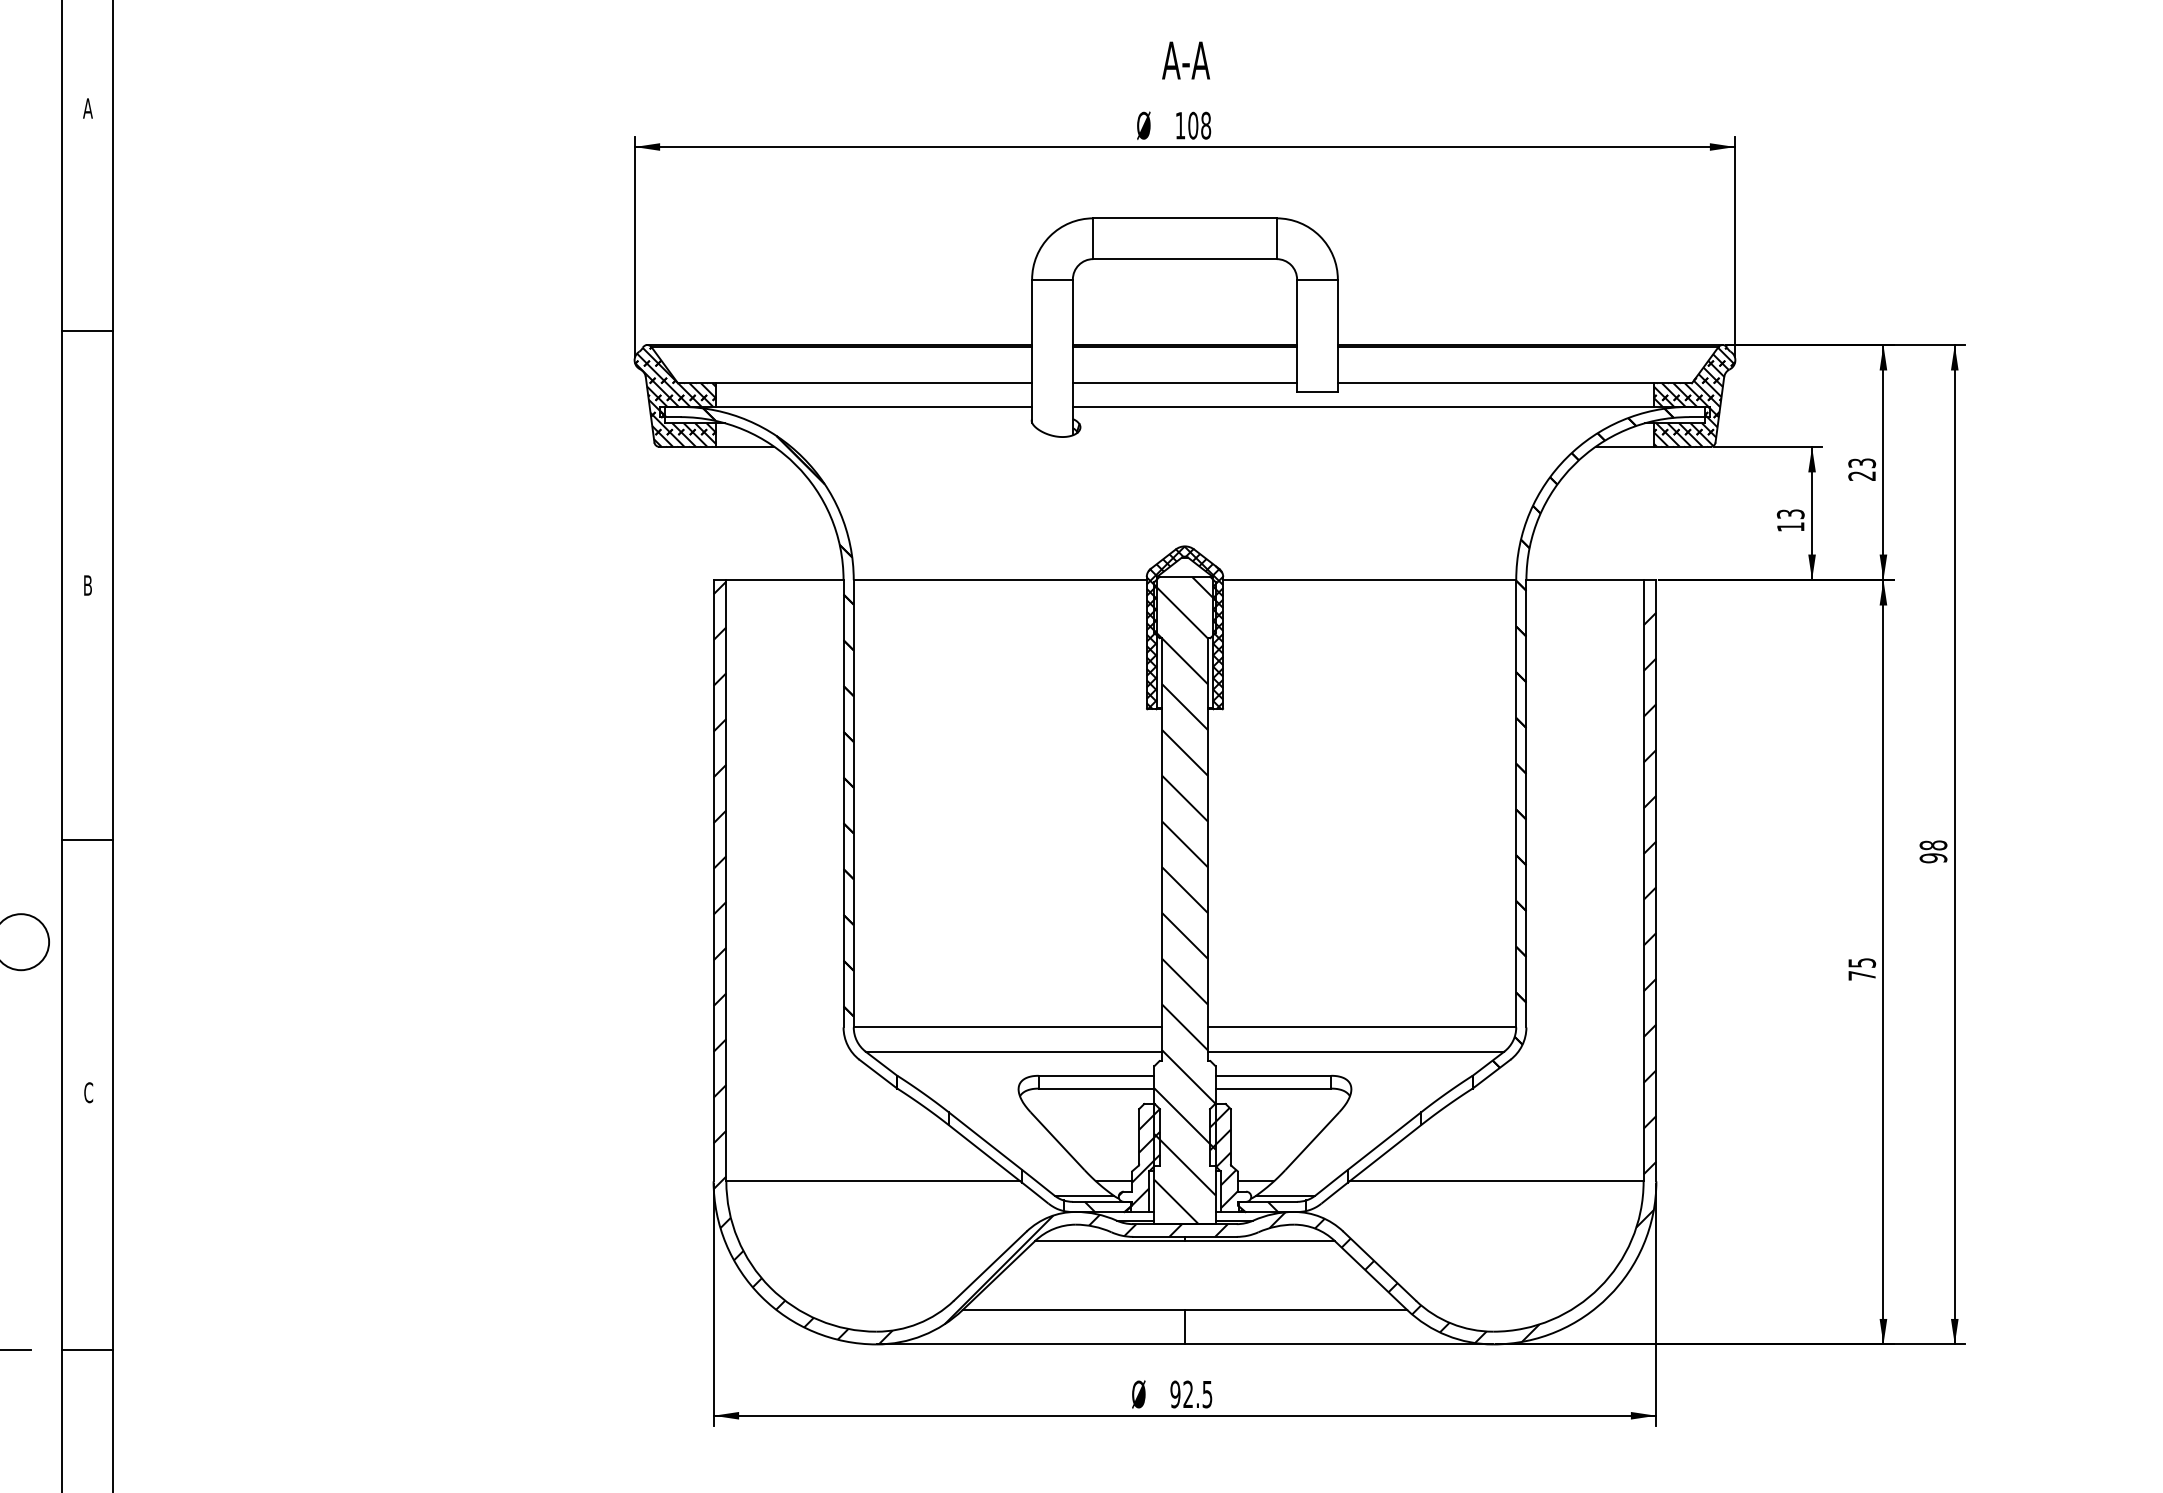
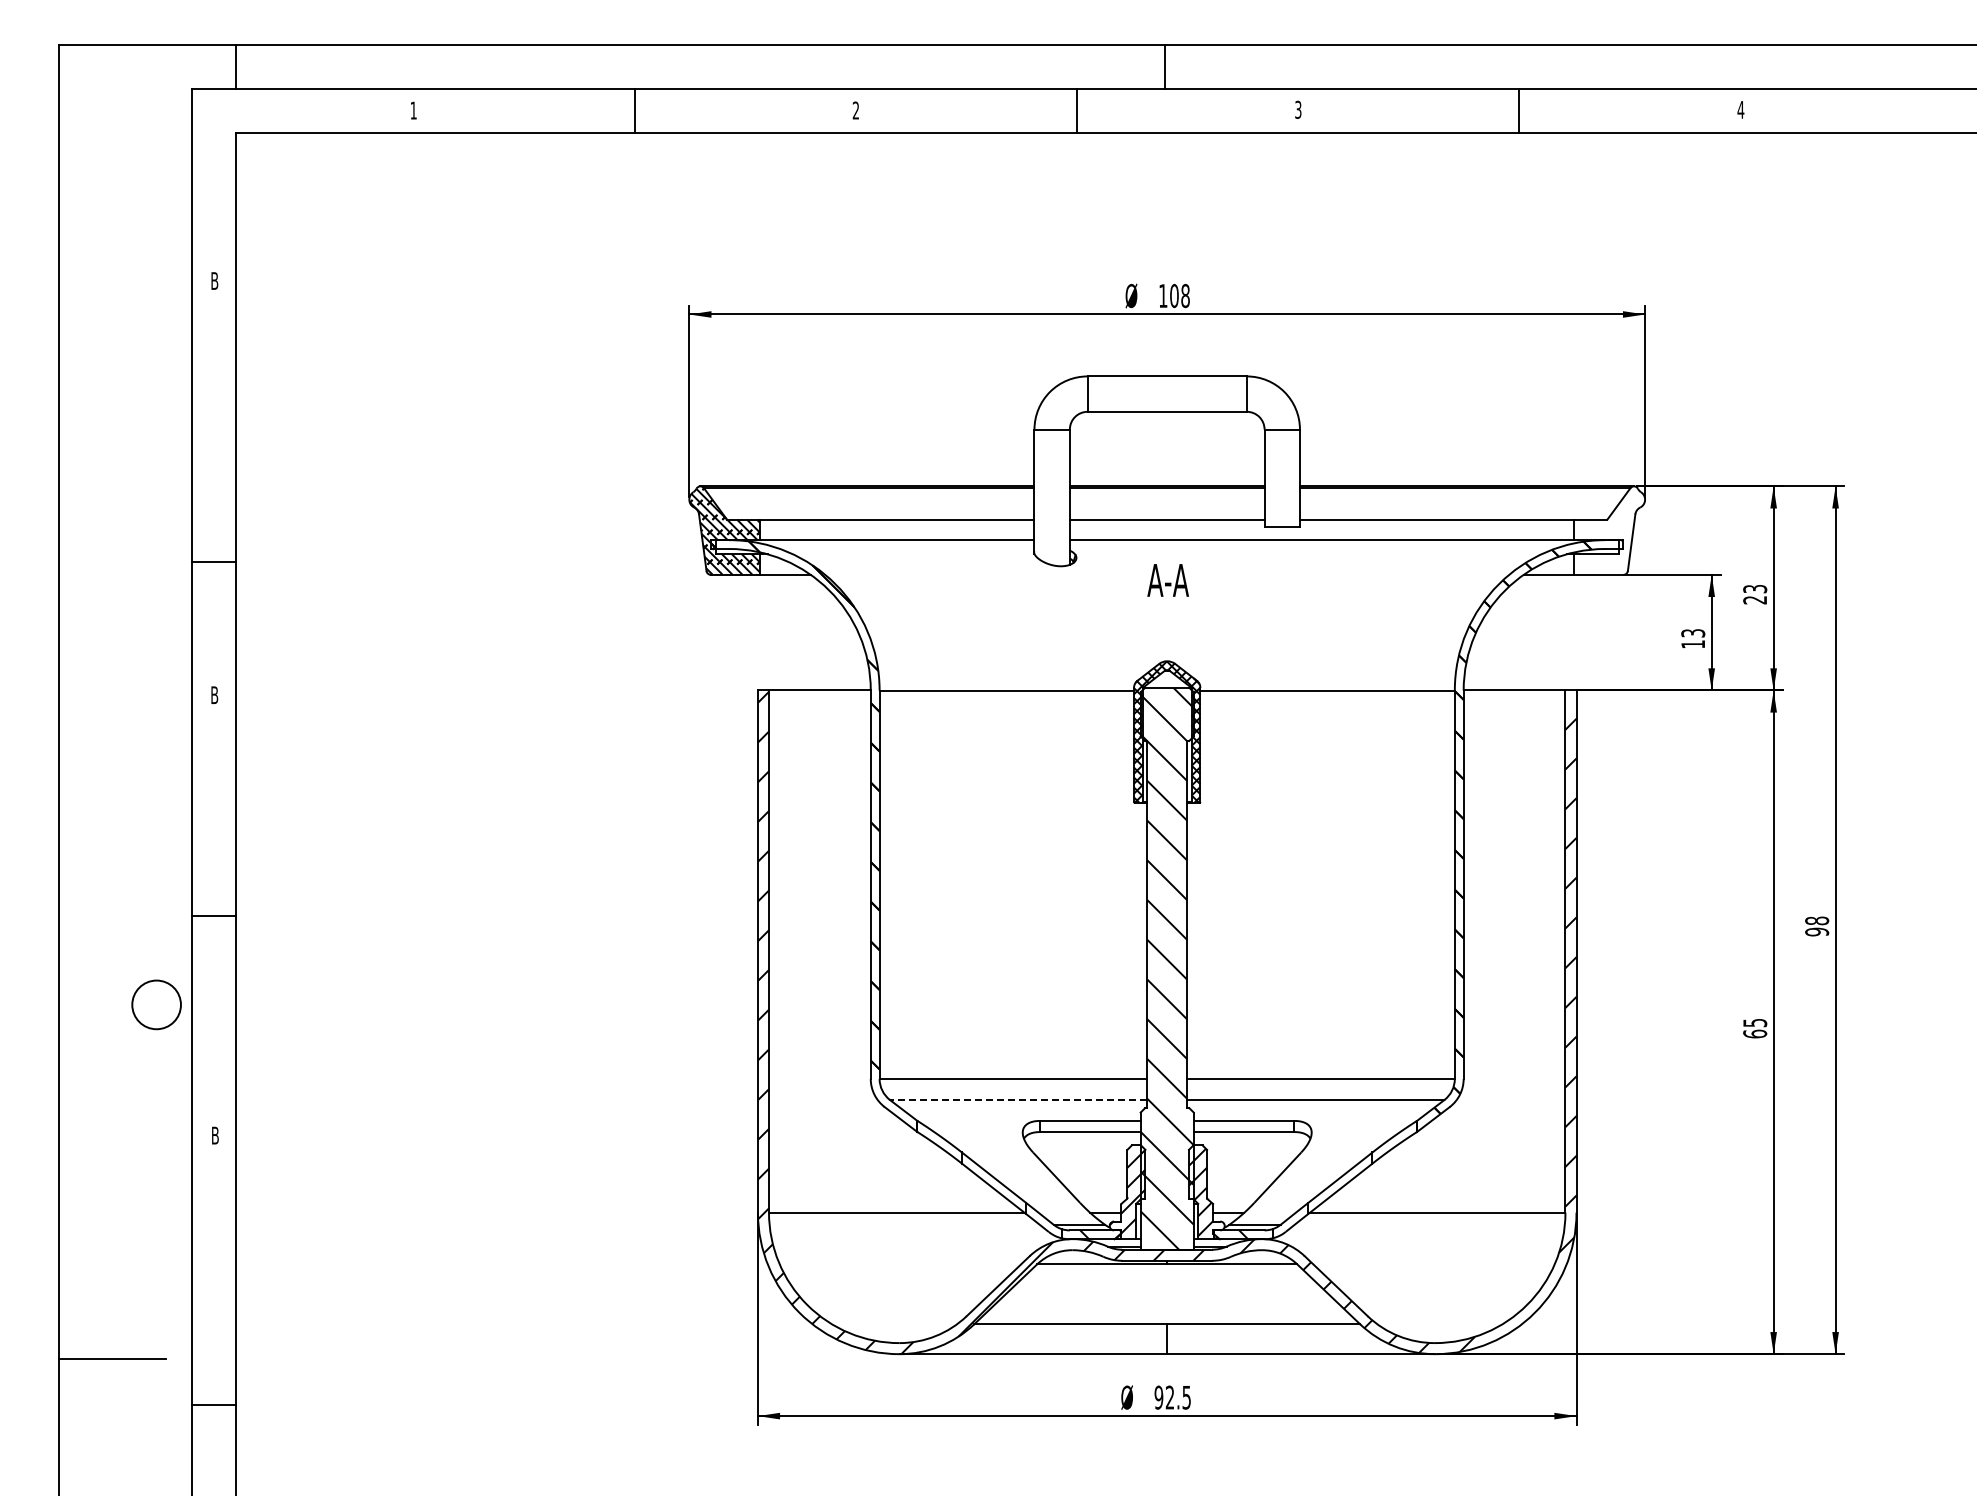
text: (1185, 60) -> (1167, 580), moved
text: (87, 107) -> (214, 280), A -> B
line: (87, 330) -> (214, 561), moved
hatch: (1694, 396) -> (1609, 531), removed
text: (1862, 975) -> (1755, 1033), 75 -> 65
line: (1013, 1052) -> (1018, 1100), solid -> dashed
text: (88, 1092) -> (215, 1135), C -> B
line: (87, 1349) -> (214, 1404), moved

